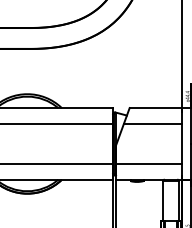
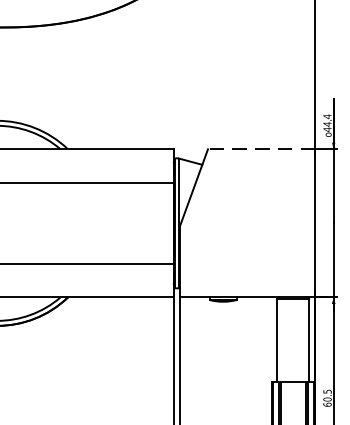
line: (155, 108) -> (261, 150), solid -> dashed
line: (152, 124) -> (255, 183), removed
line: (148, 163) -> (246, 263), removed

